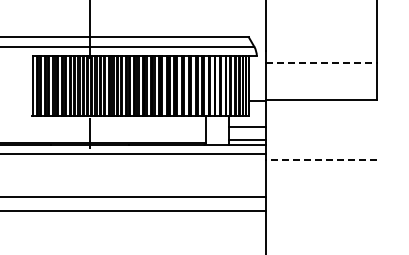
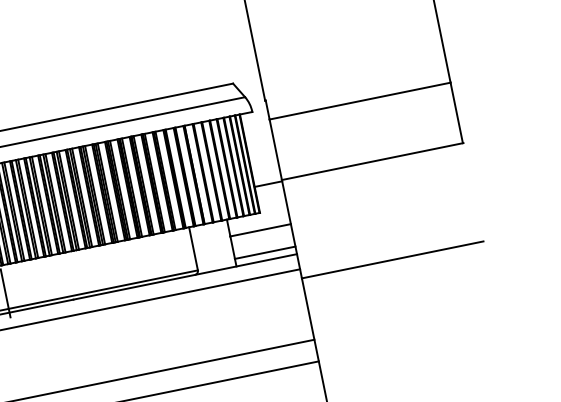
line: (321, 62) -> (360, 100), dashed -> solid
line: (321, 159) -> (392, 259), dashed -> solid

